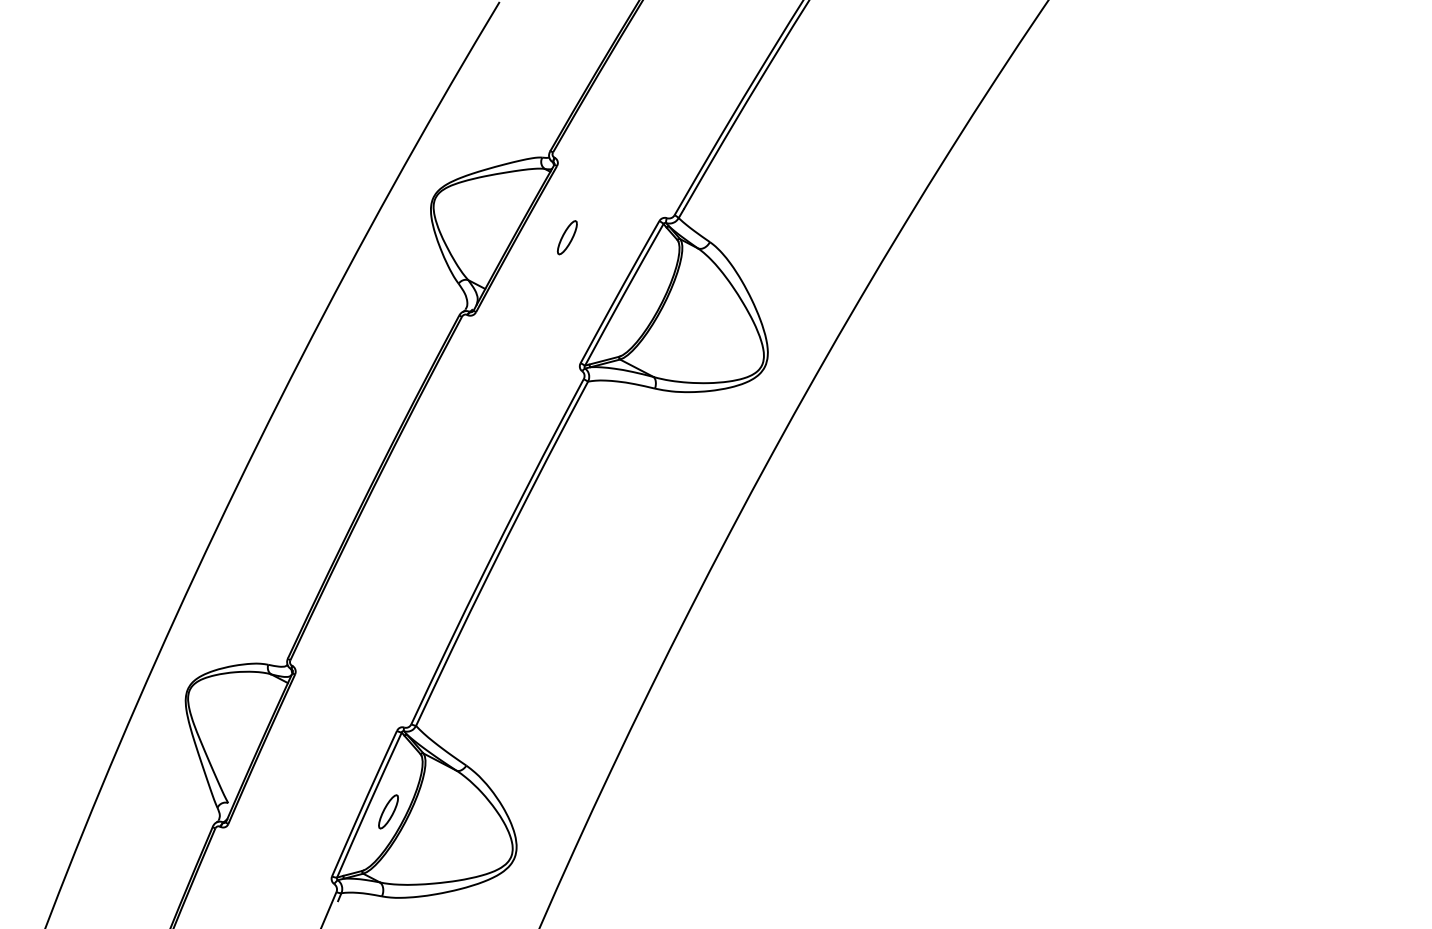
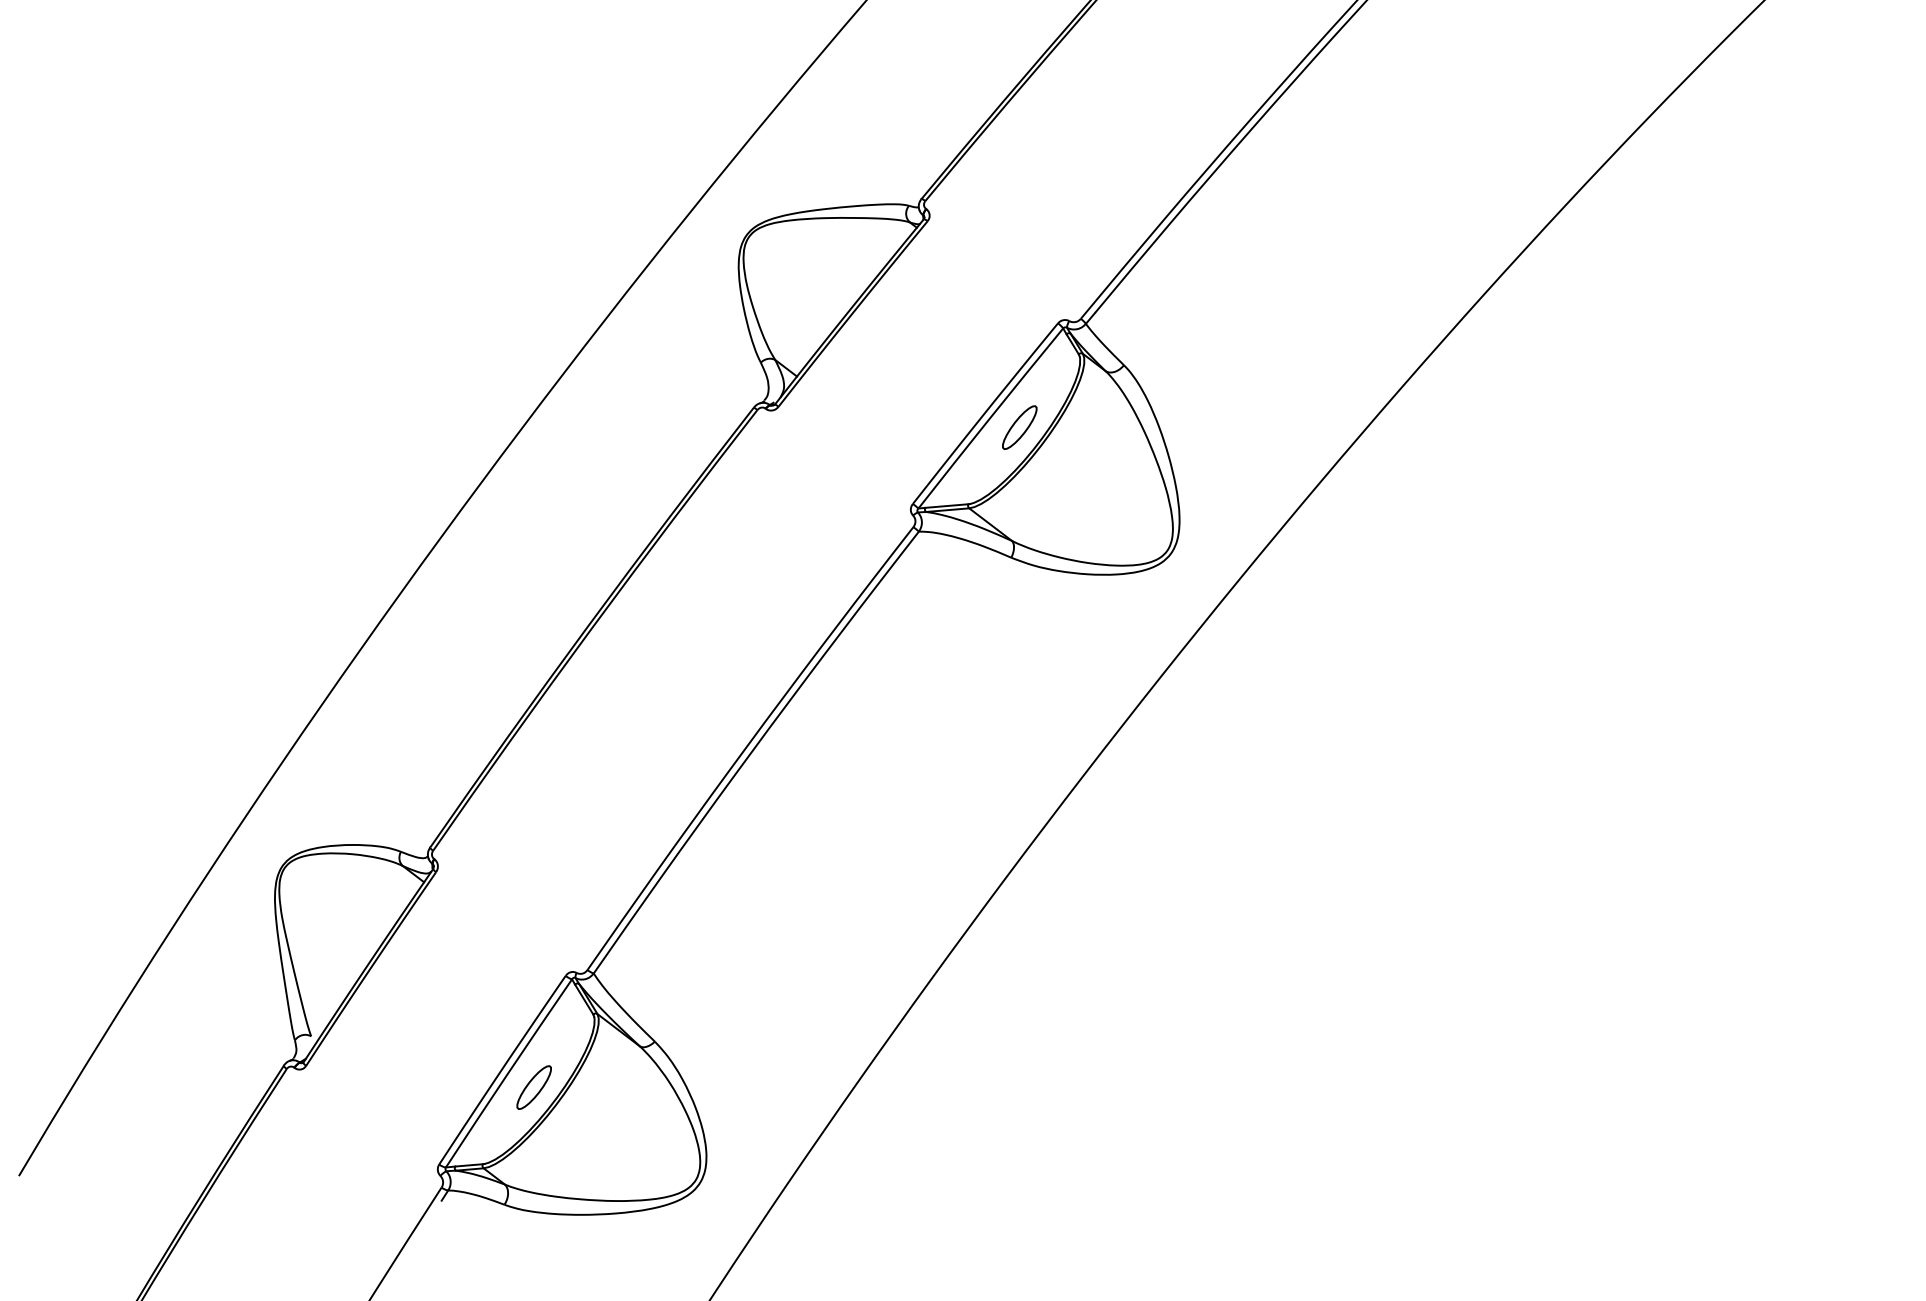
part: (566, 237) -> (1018, 427), moved

